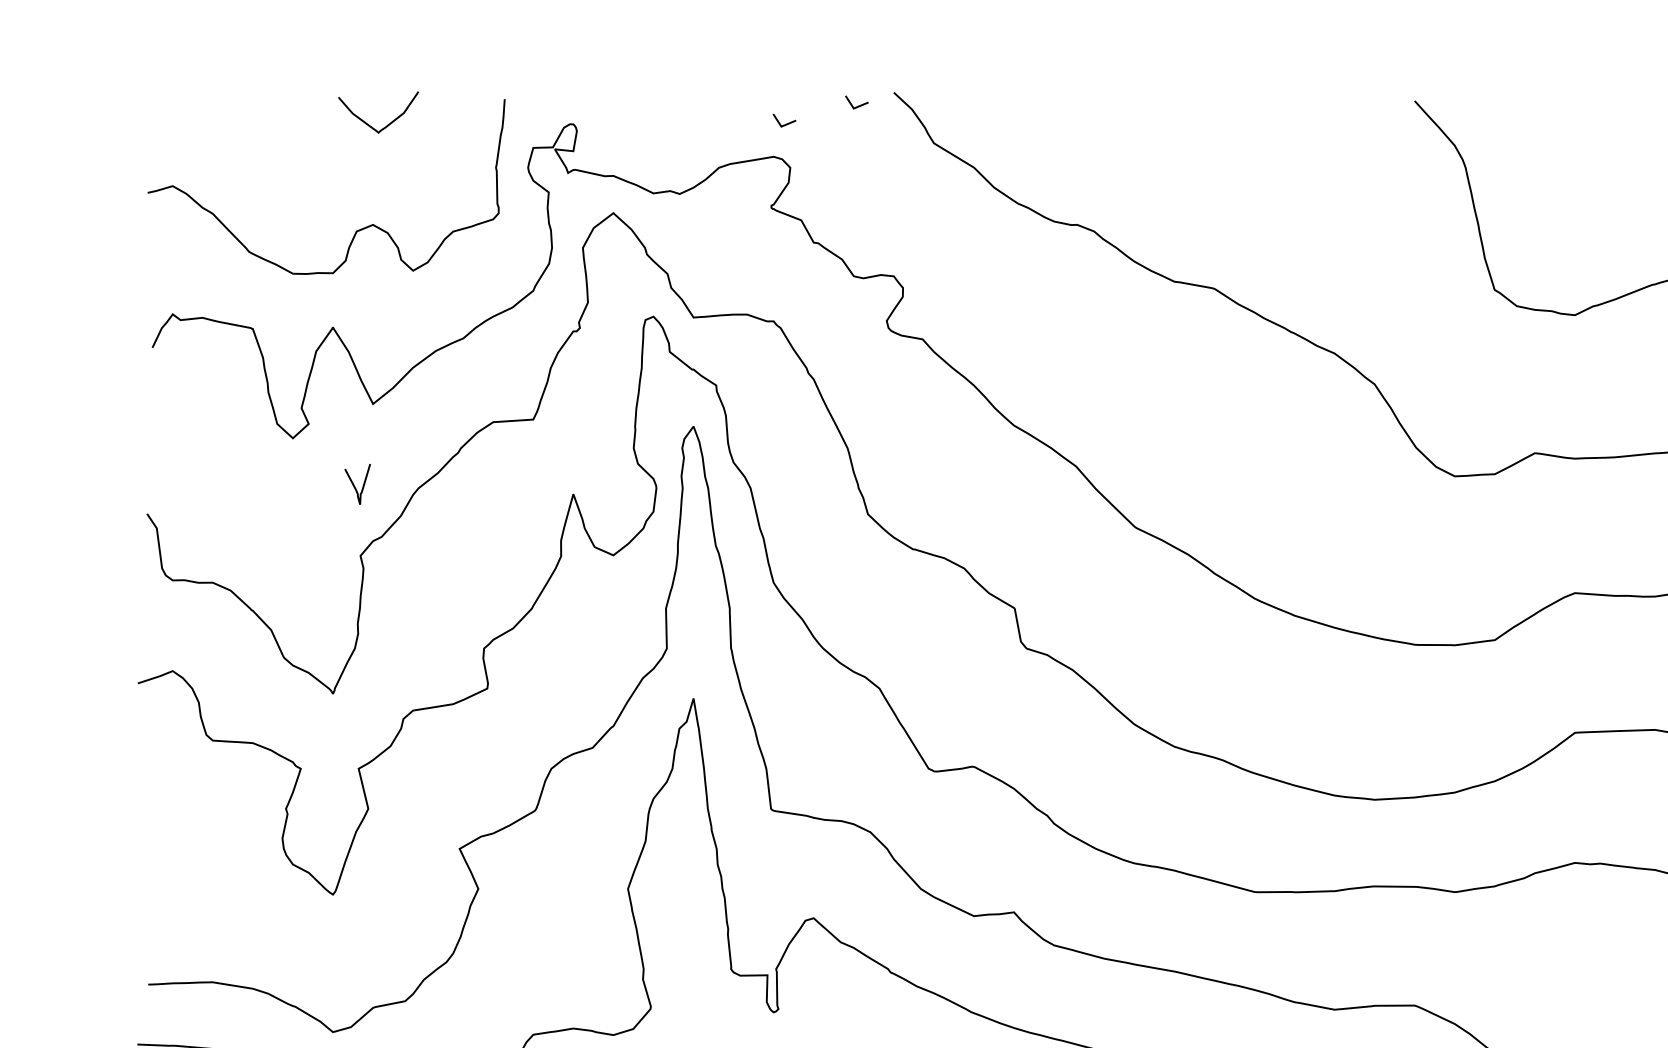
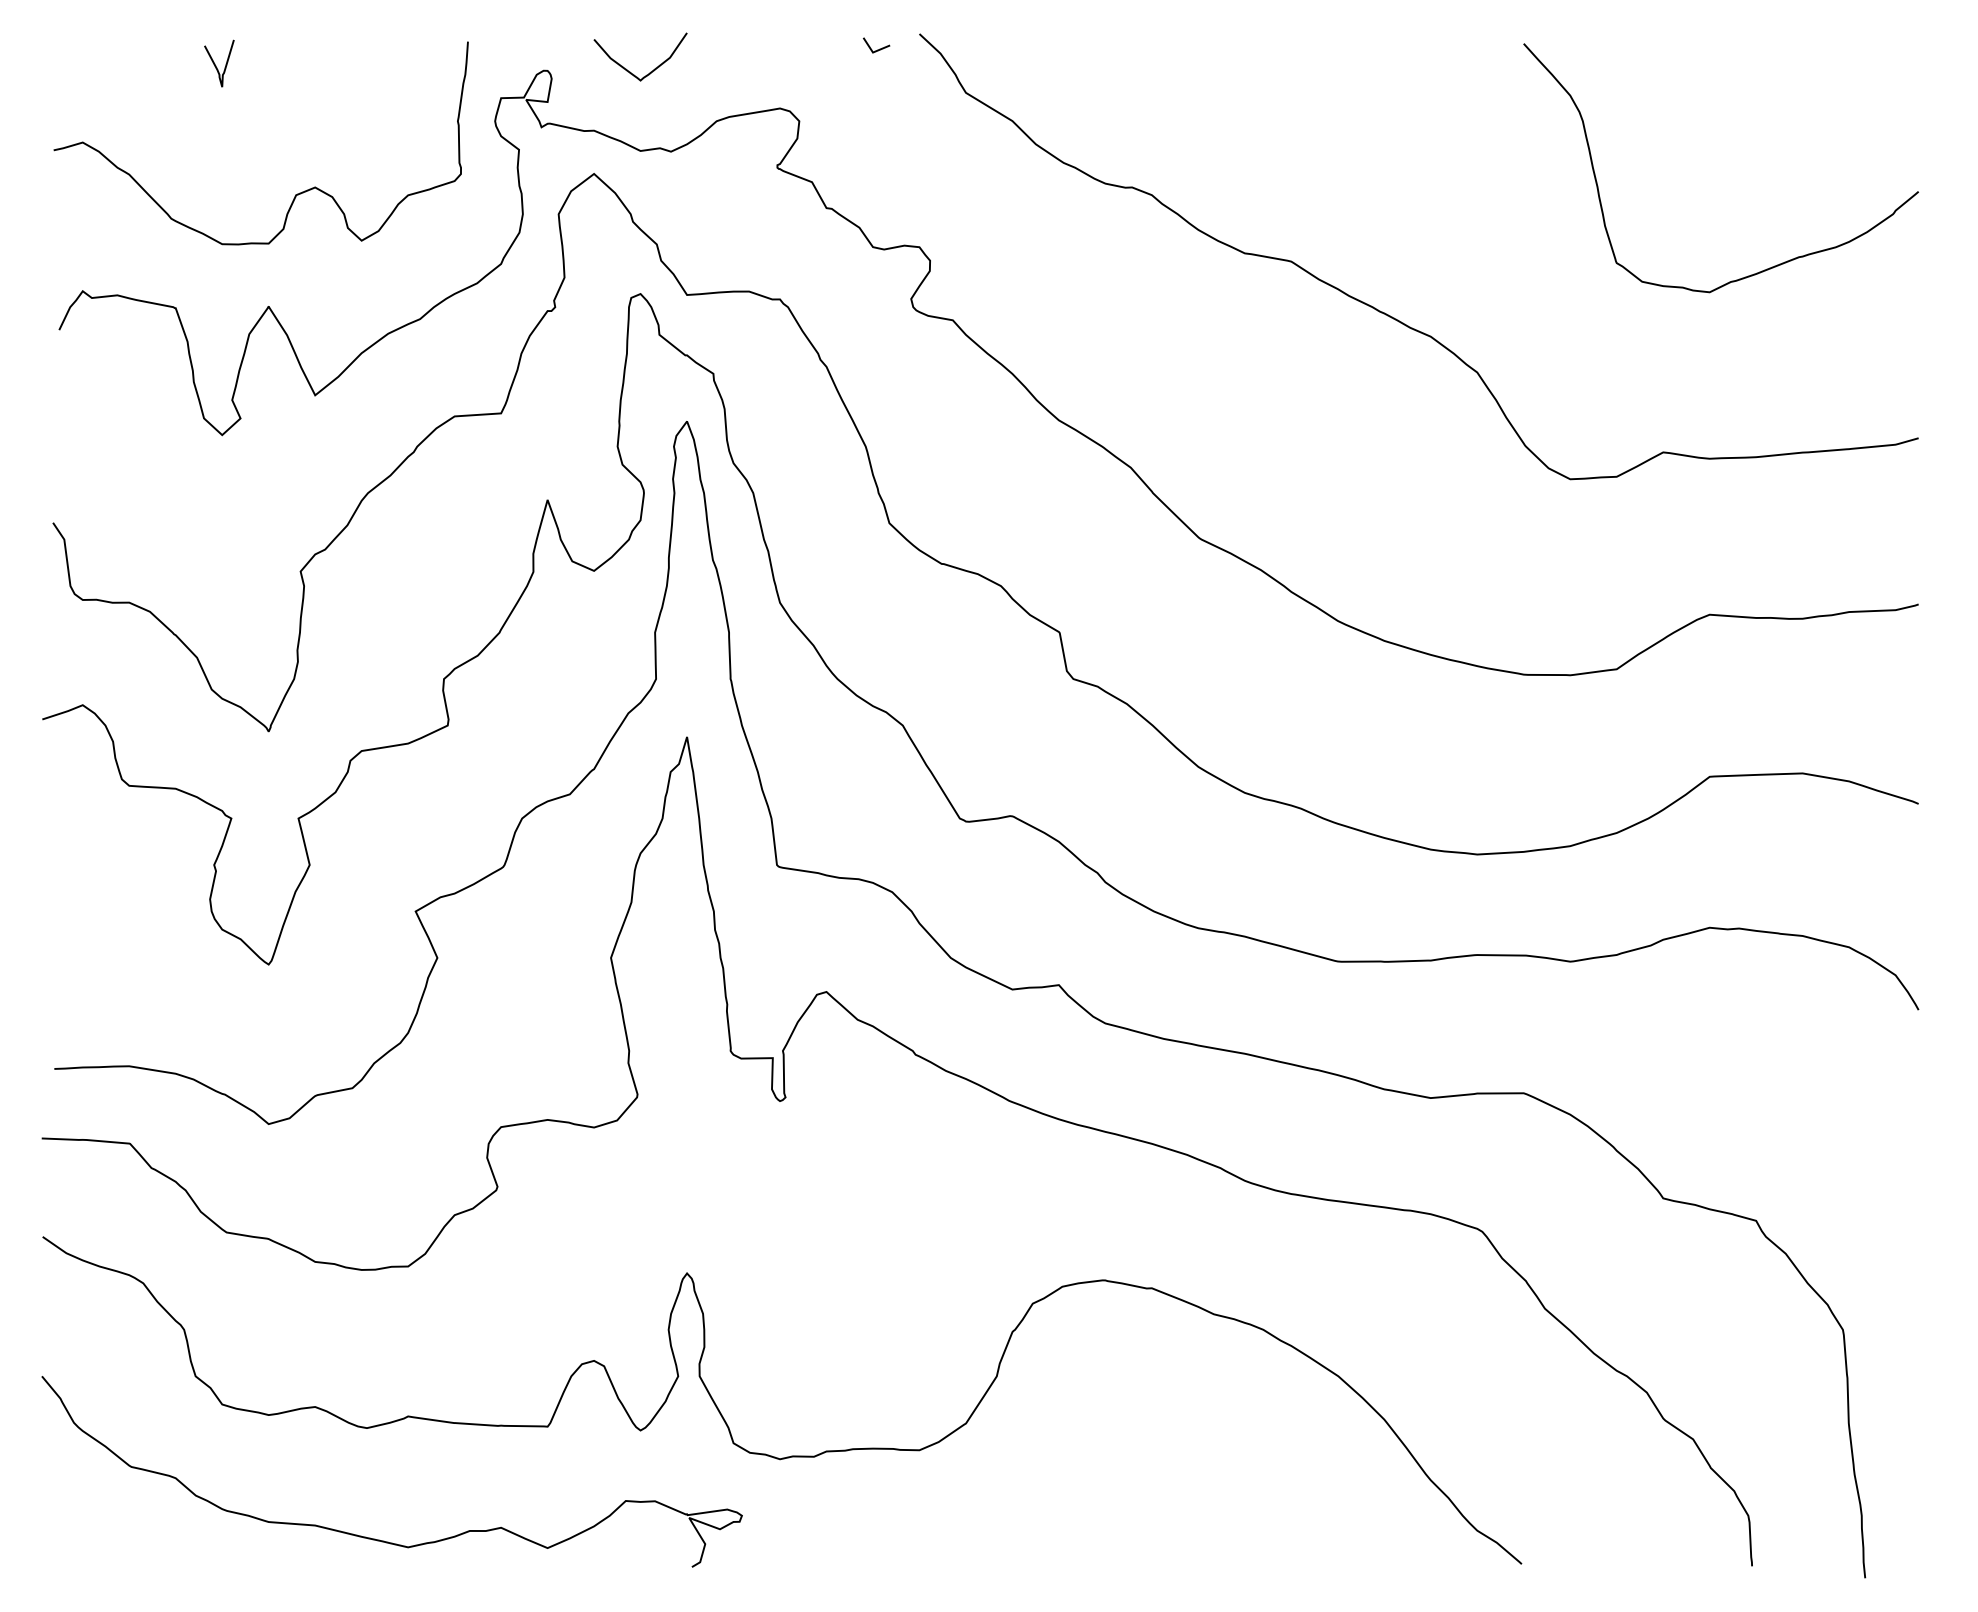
curve: (369, 124) -> (630, 71), moved
line: (785, 124) -> (793, 70), removed
curve: (355, 486) -> (216, 65), moved

